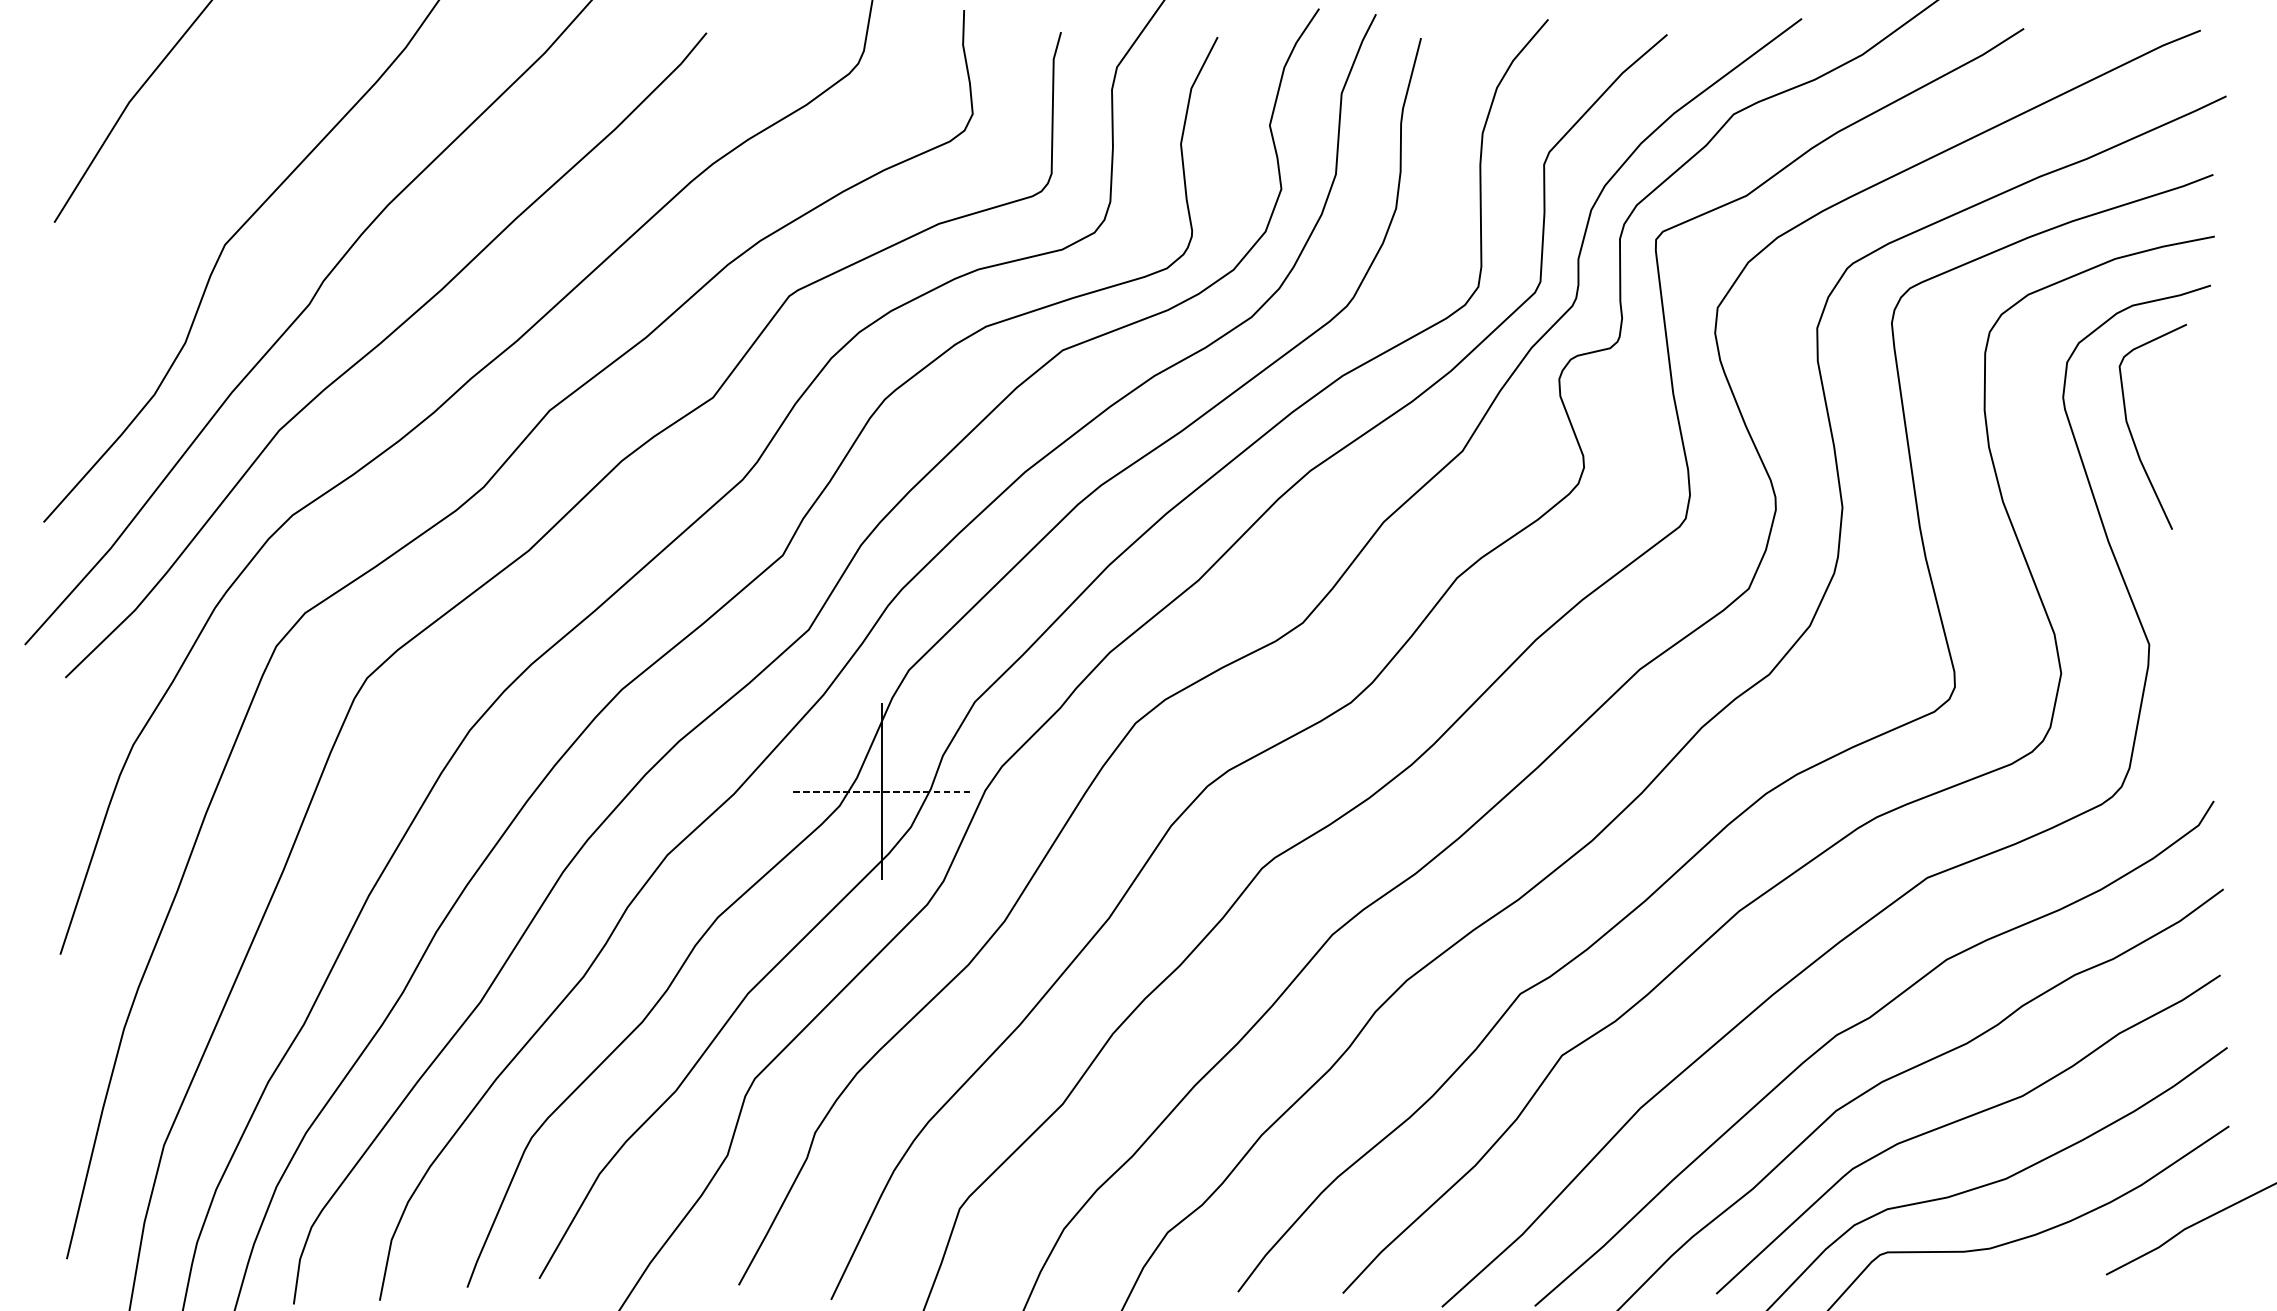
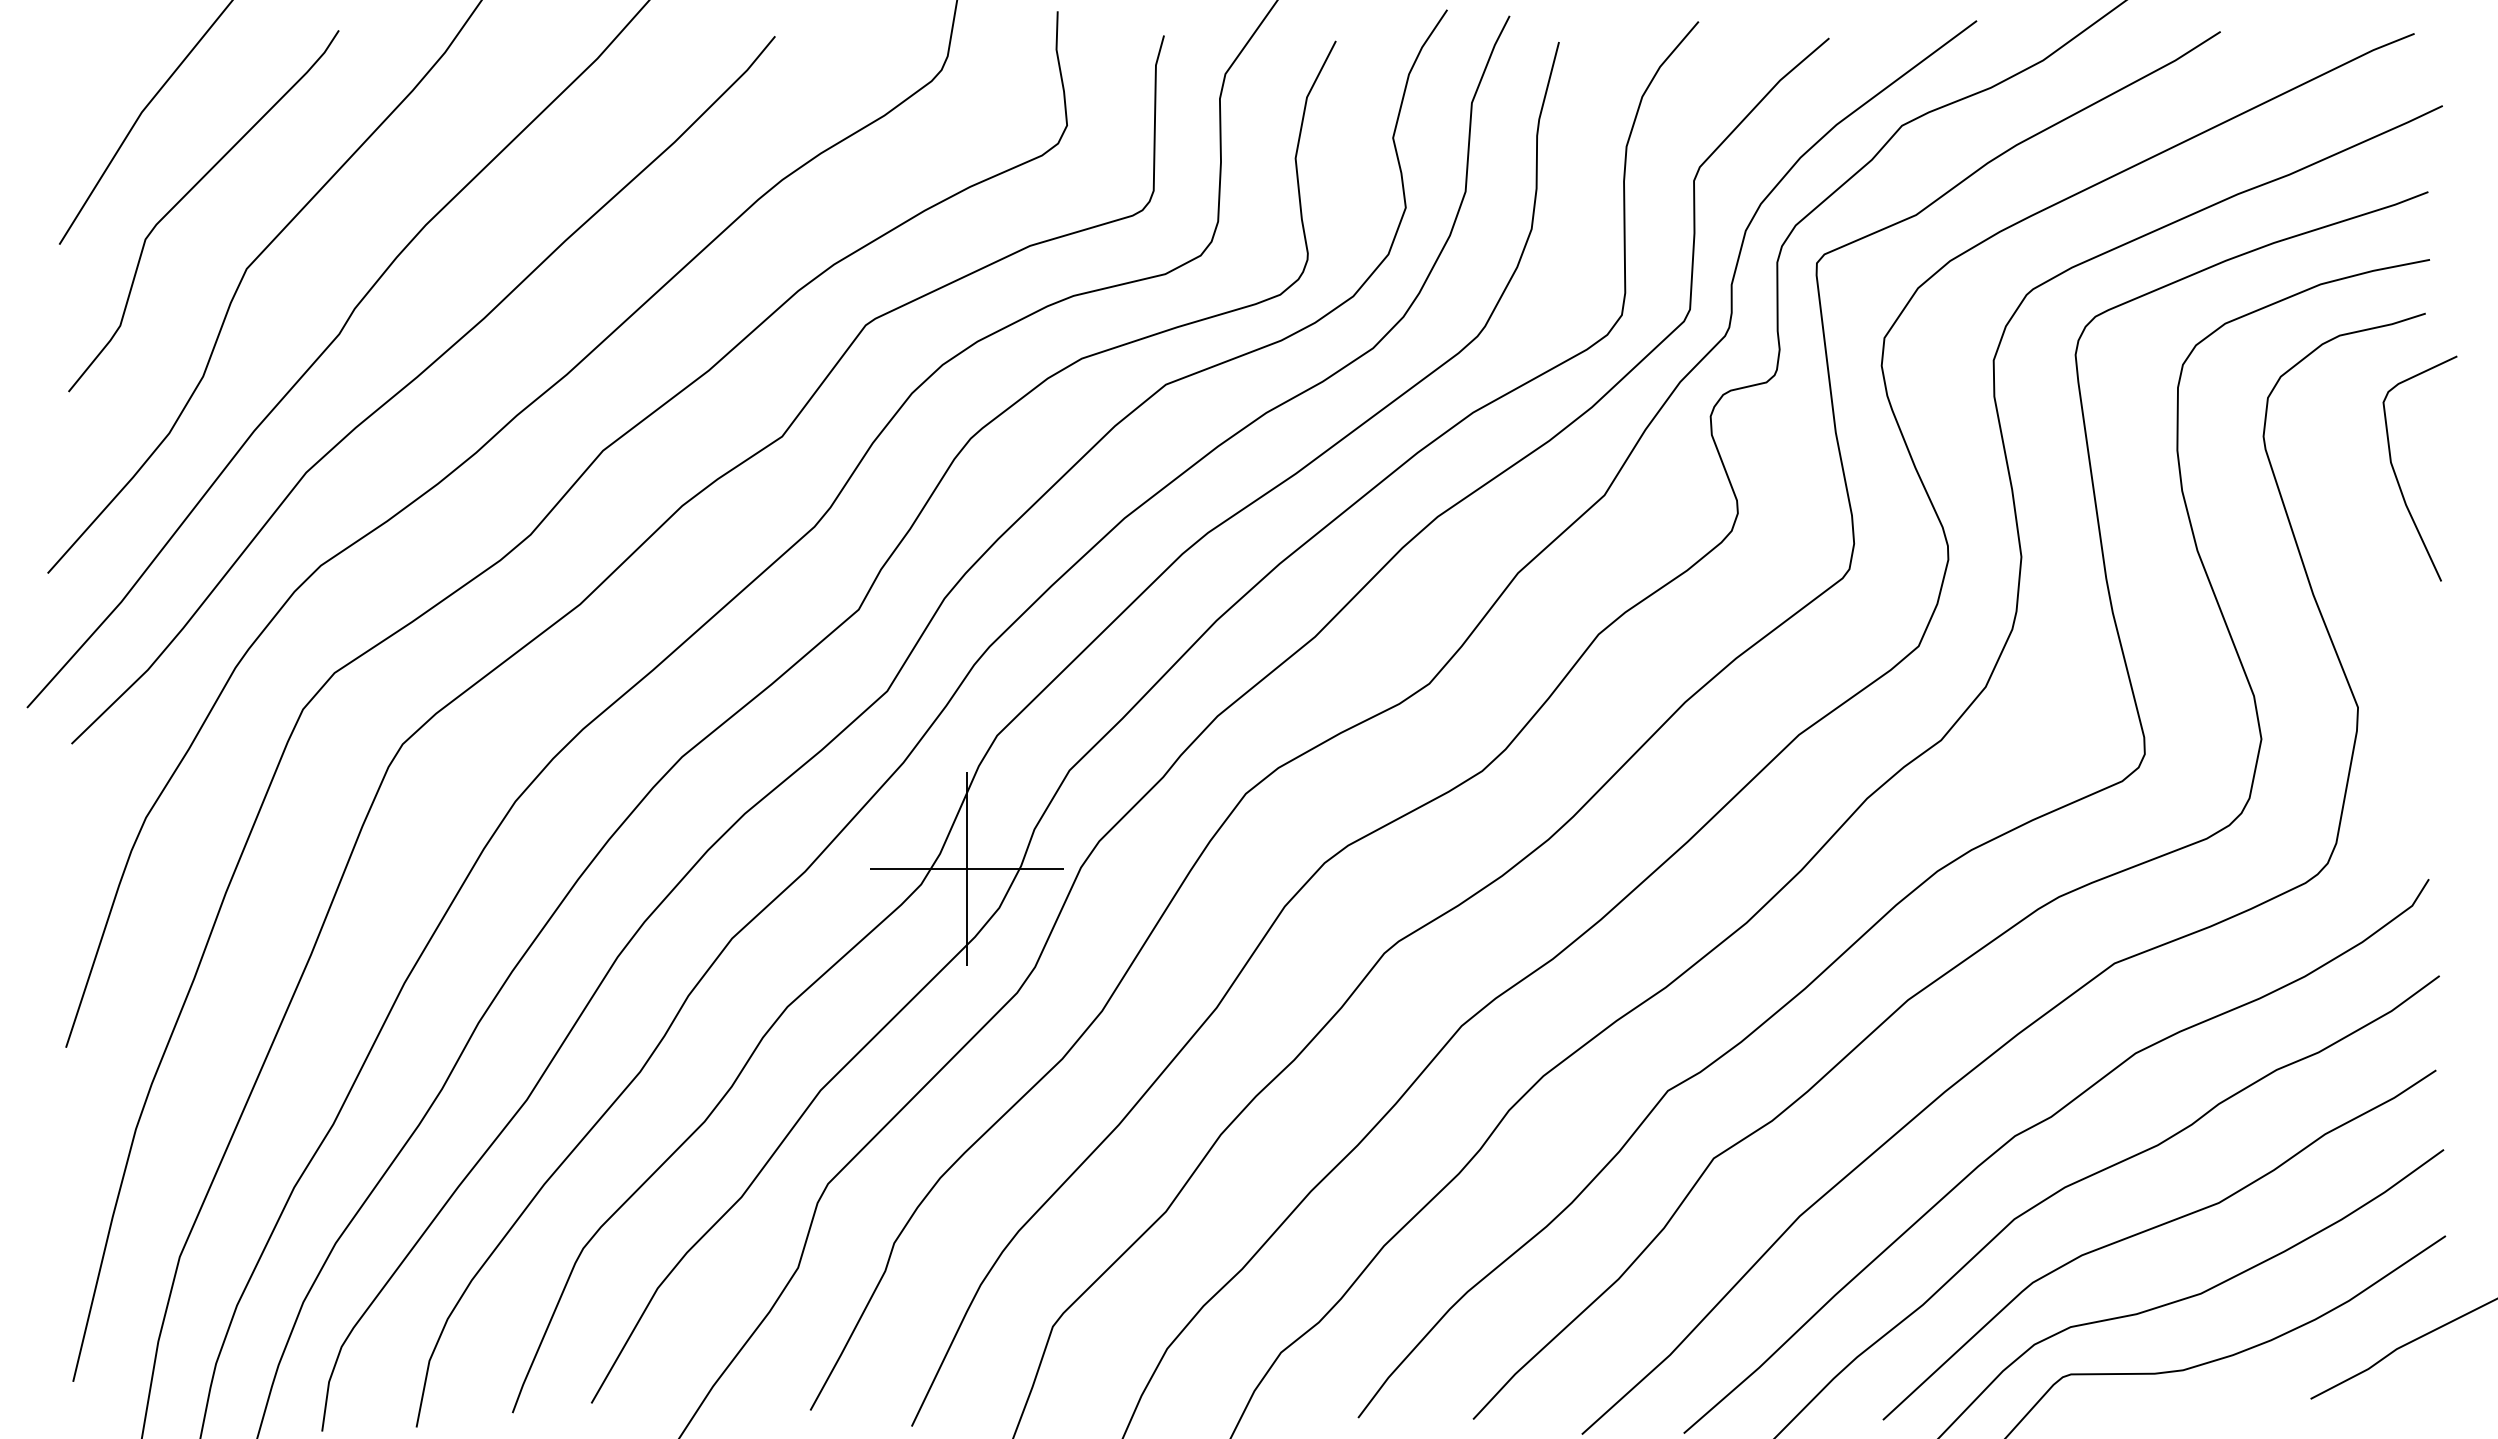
curve: (171, 177) -> (187, 194), added
curve: (2131, 432) -> (2396, 474), moved
line: (881, 792) -> (967, 869), dashed -> solid

